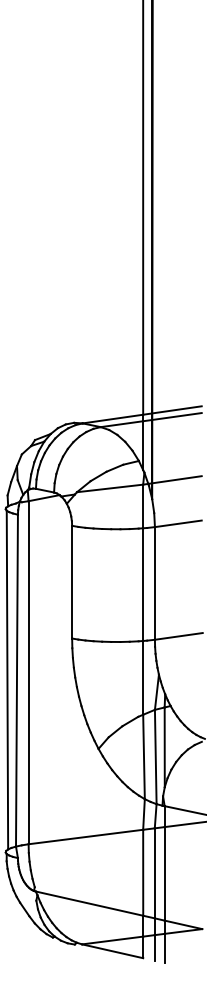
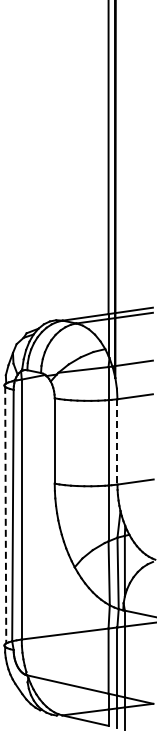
line: (154, 582) -> (117, 441), solid -> dashed
line: (7, 680) -> (5, 515), solid -> dashed

